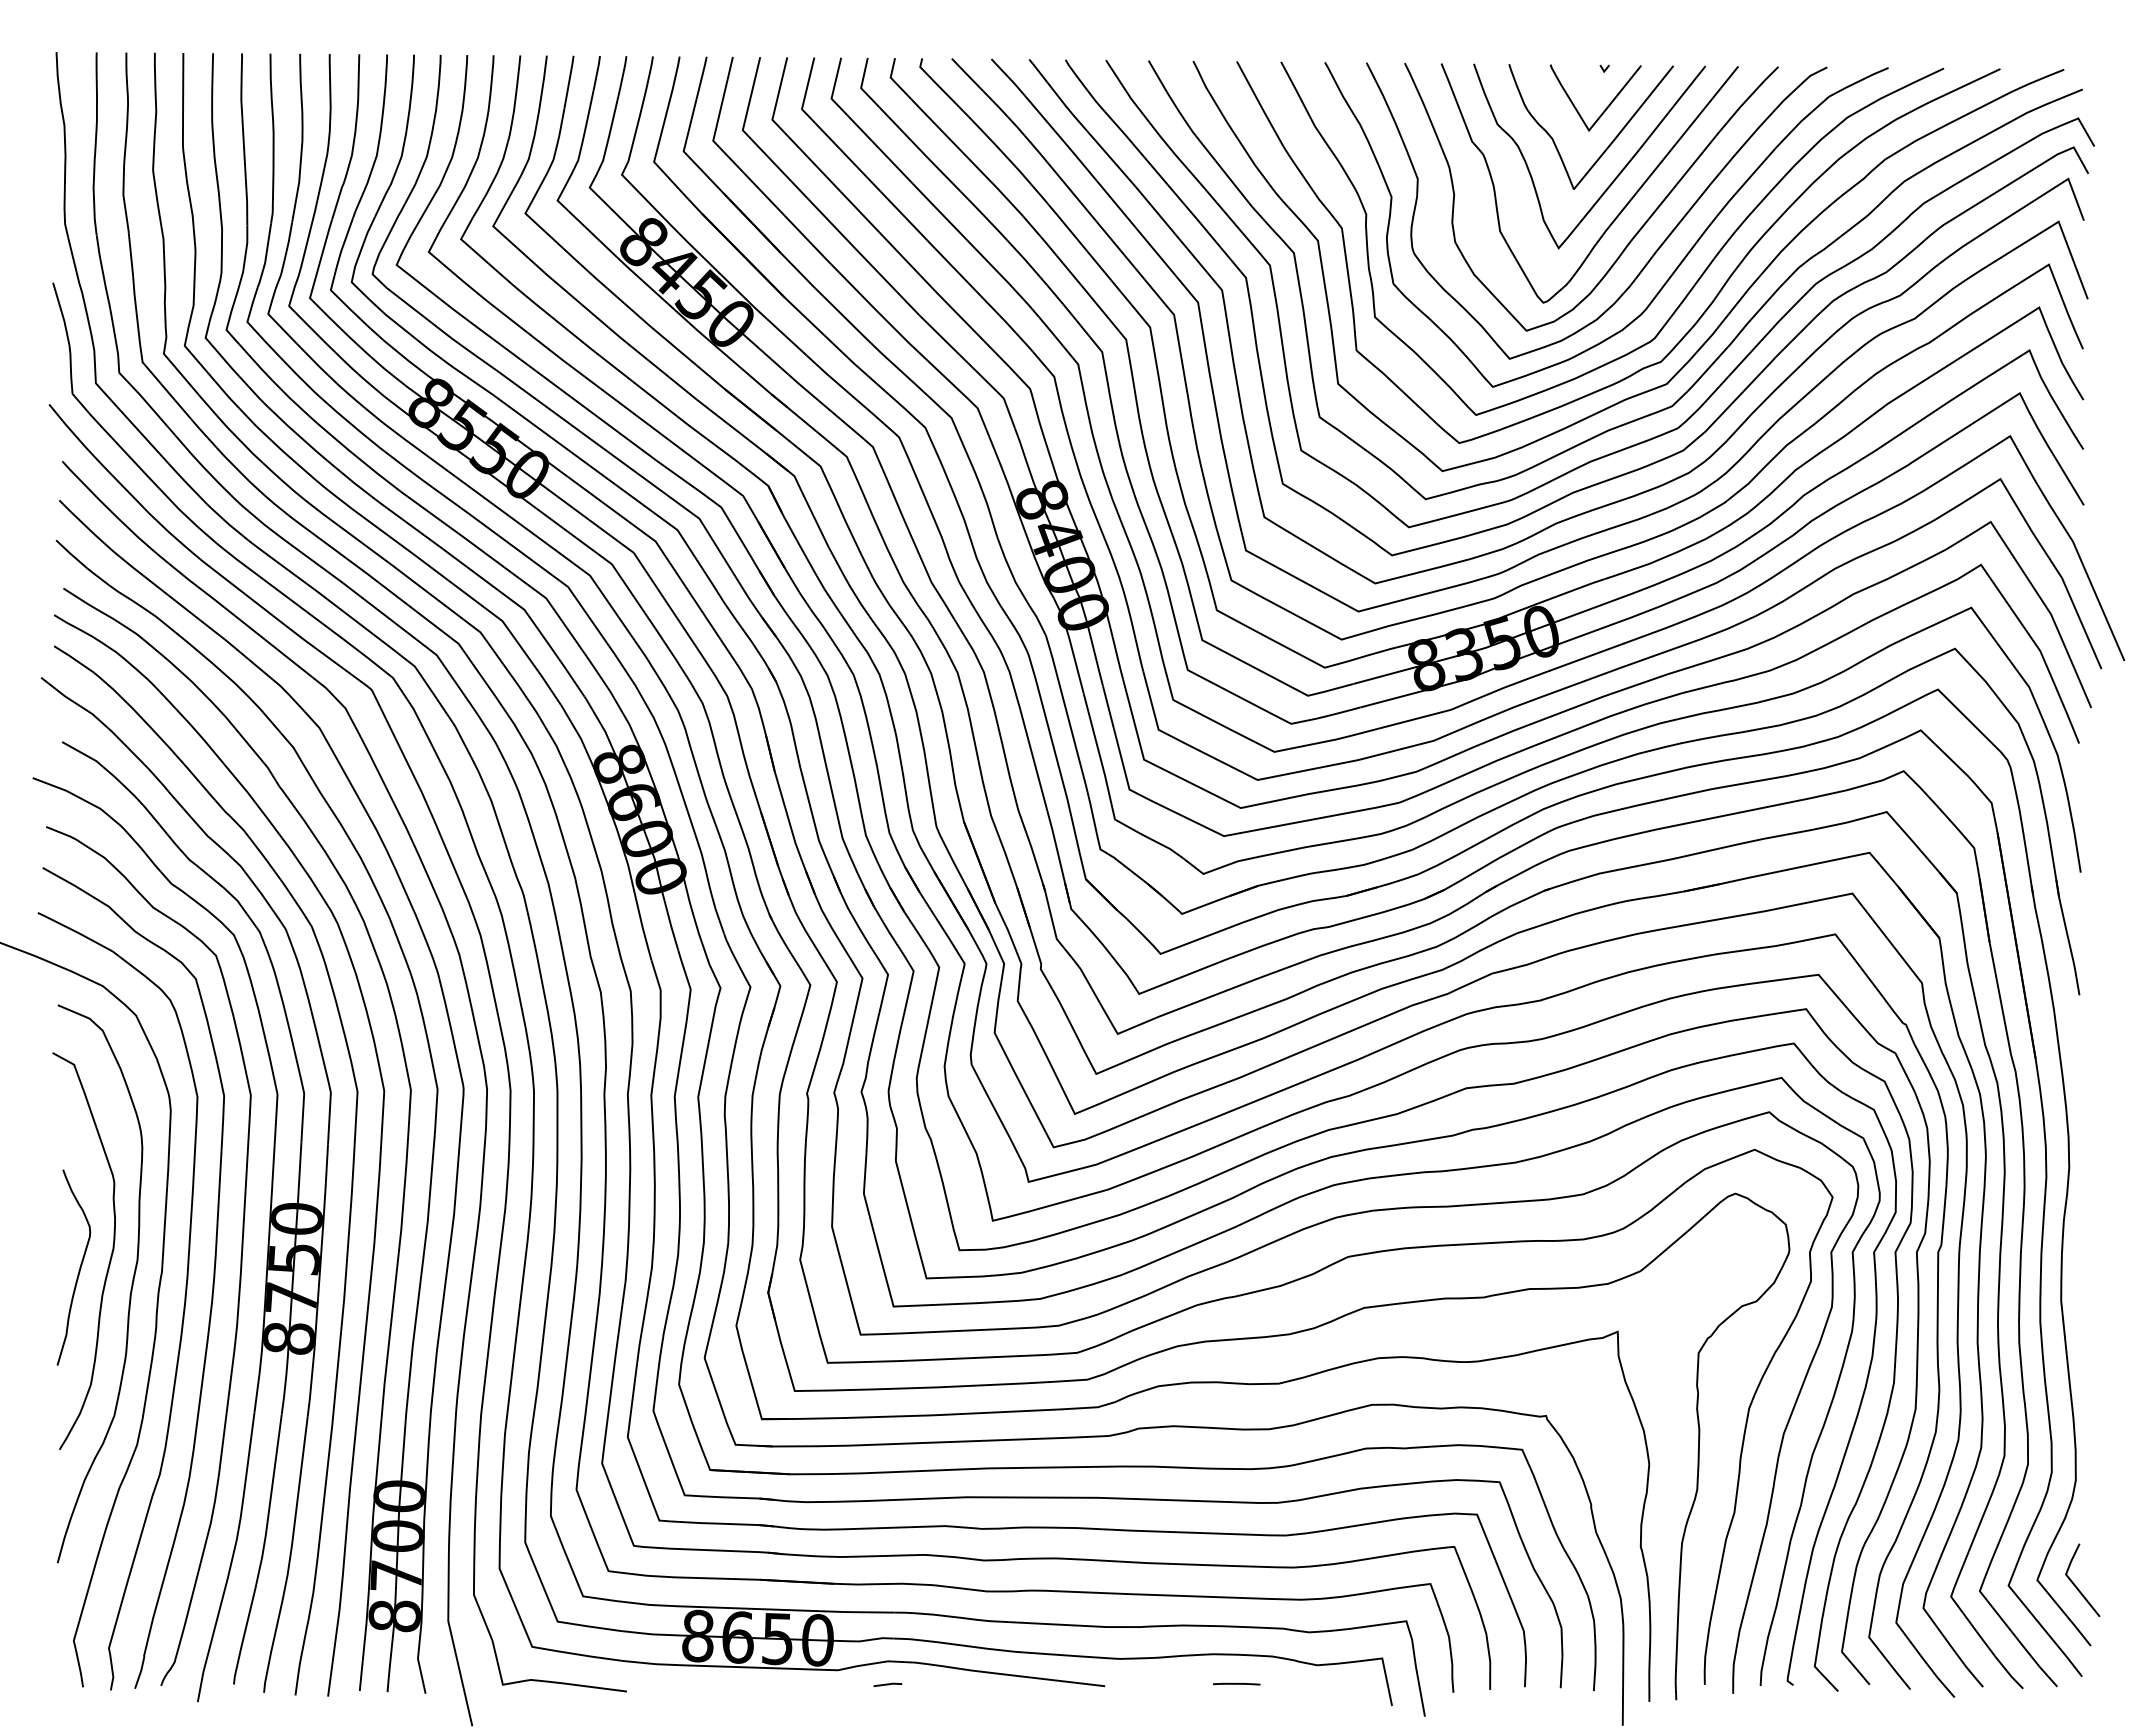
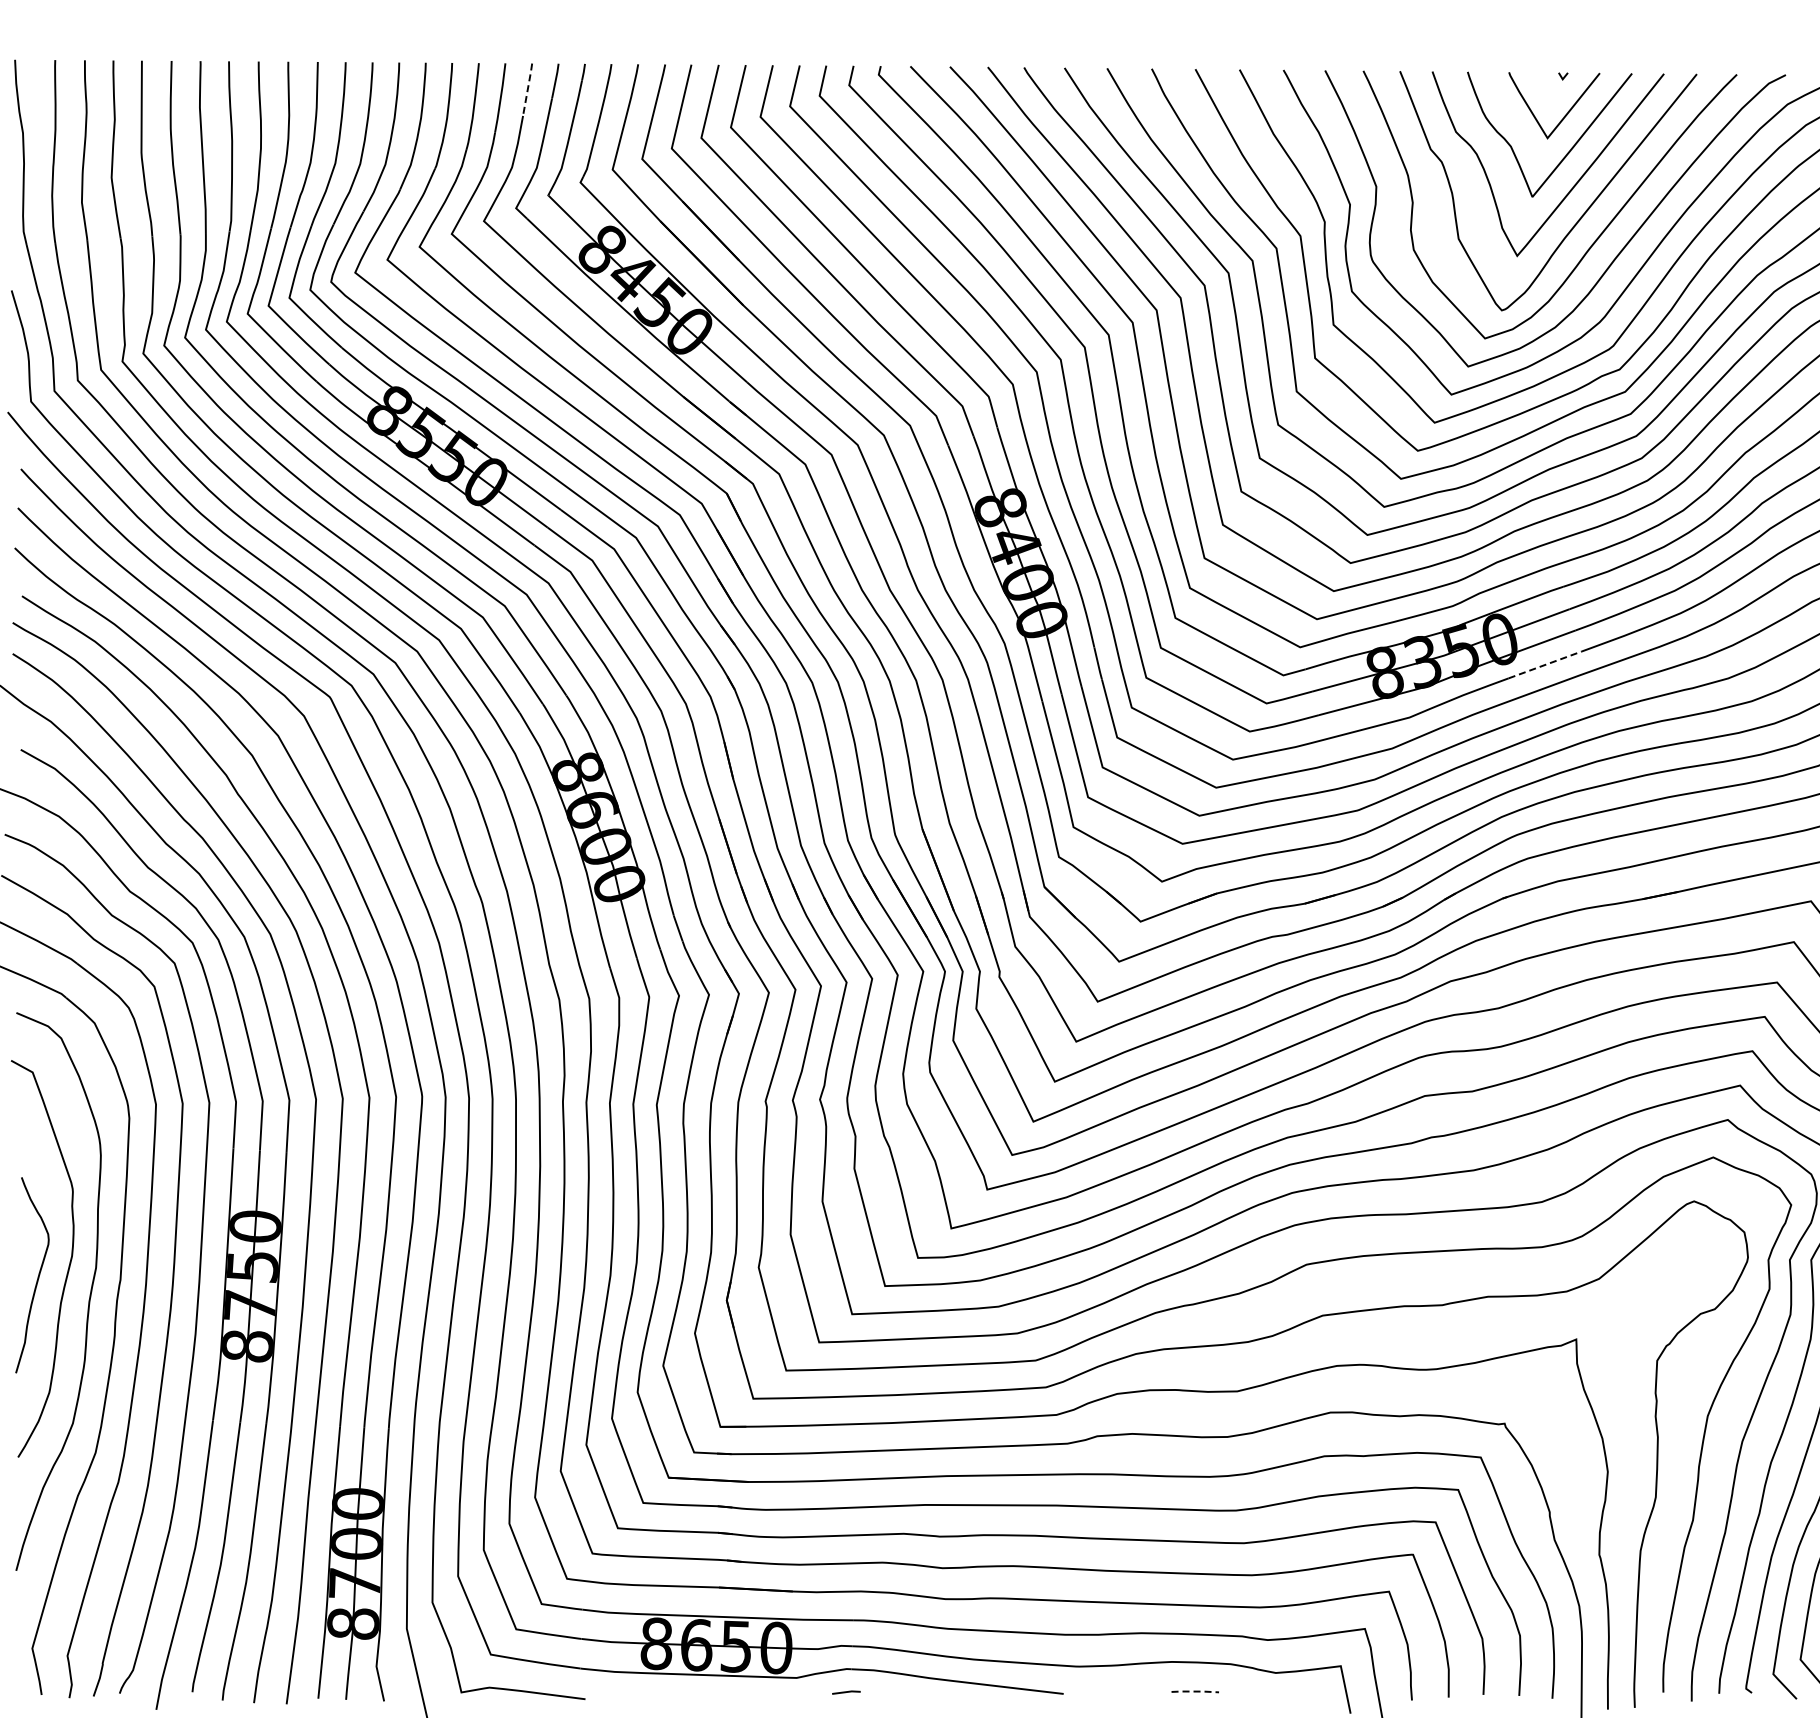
line: (569, 81) -> (528, 89), solid -> dashed
line: (1586, 657) -> (1545, 665), solid -> dashed
line: (1237, 1683) -> (1196, 1691), solid -> dashed

